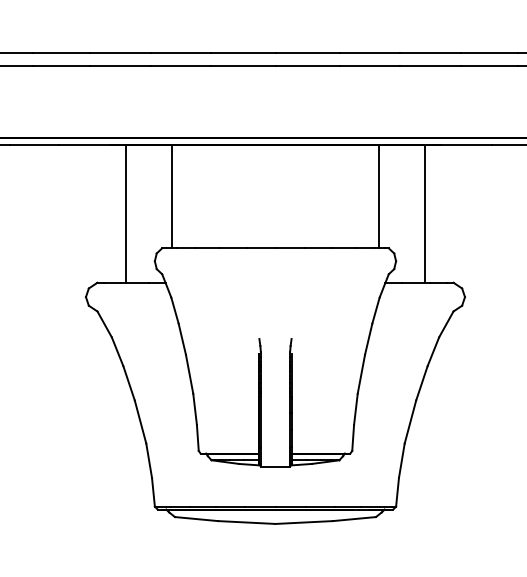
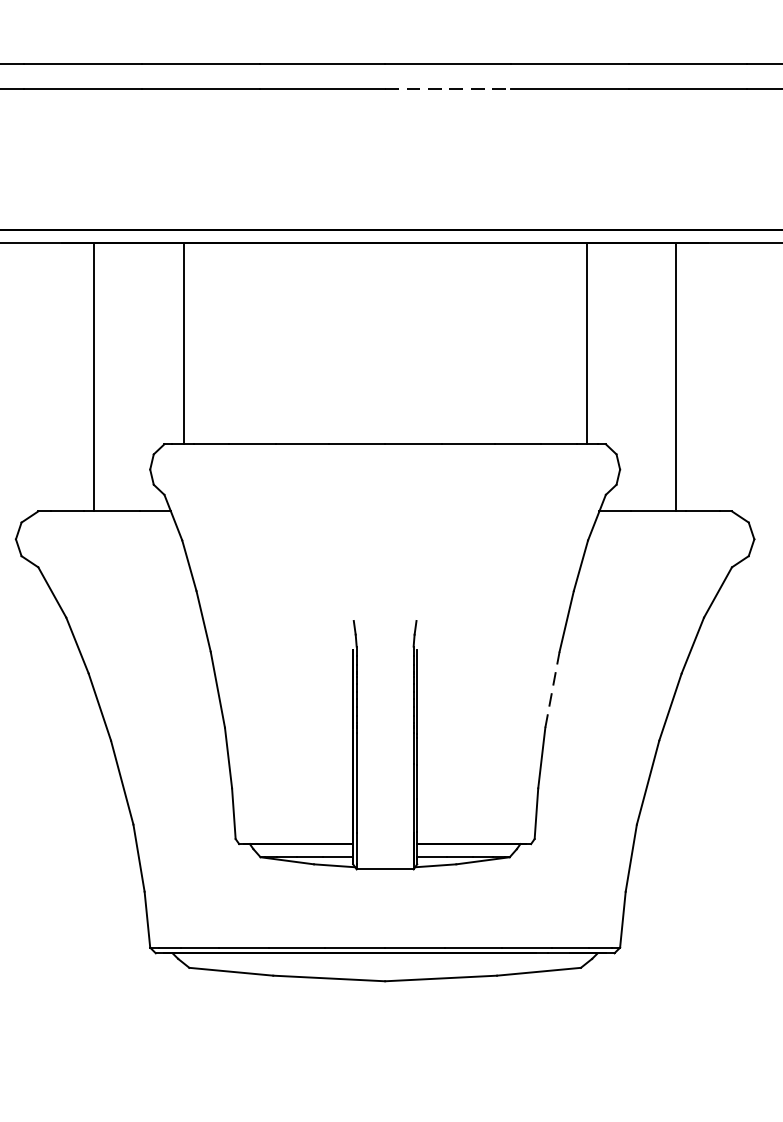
line: (308, 66) -> (449, 90), solid -> dashed
line: (361, 374) -> (552, 690), solid -> dashed

